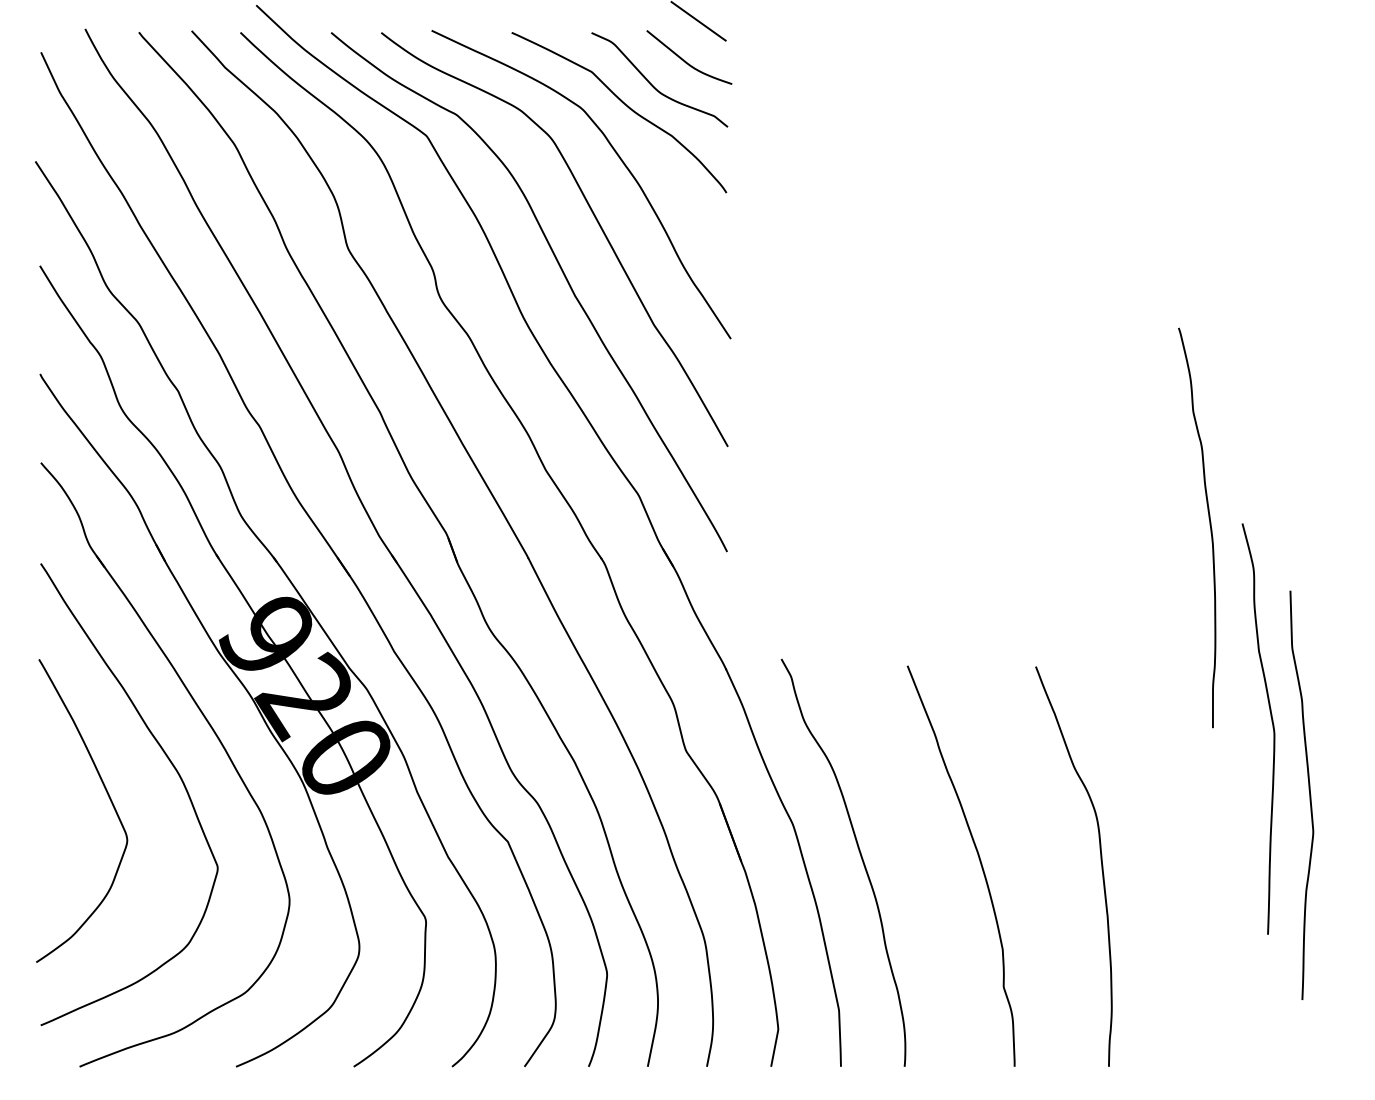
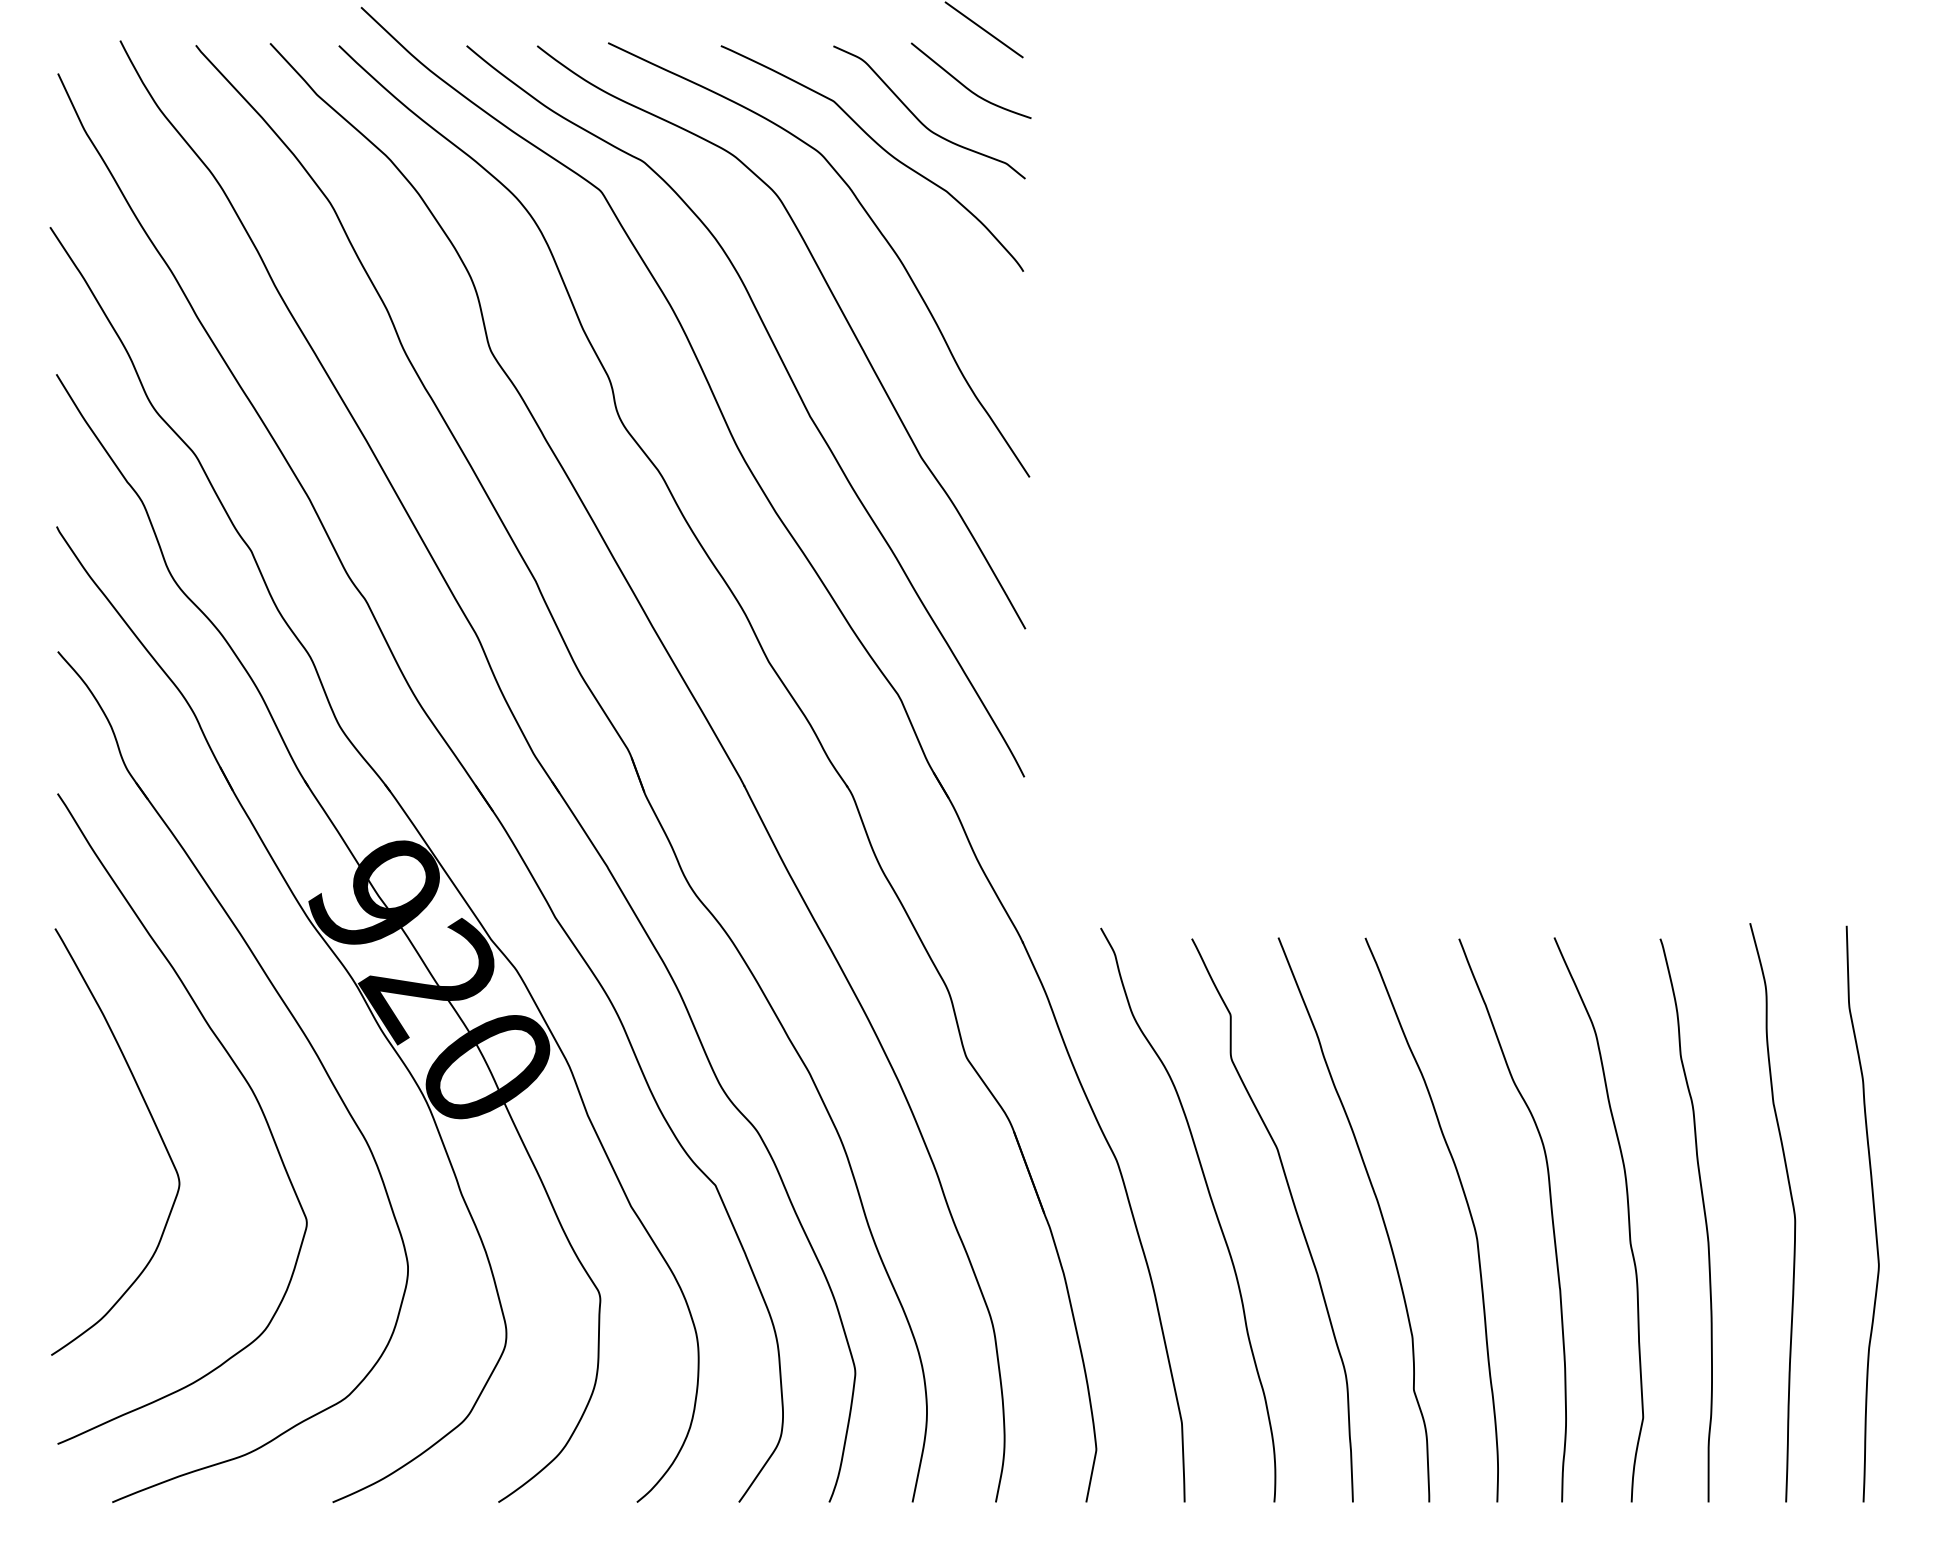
curve: (1210, 527) -> (1704, 1219), moved
curve: (1272, 726) -> (1792, 1208), moved
curve: (1309, 794) -> (1873, 1213), moved
curve: (1041, 857) -> (1467, 1207), added
curve: (919, 860) -> (1295, 1212), added
curve: (1155, 862) -> (1627, 1214), added

